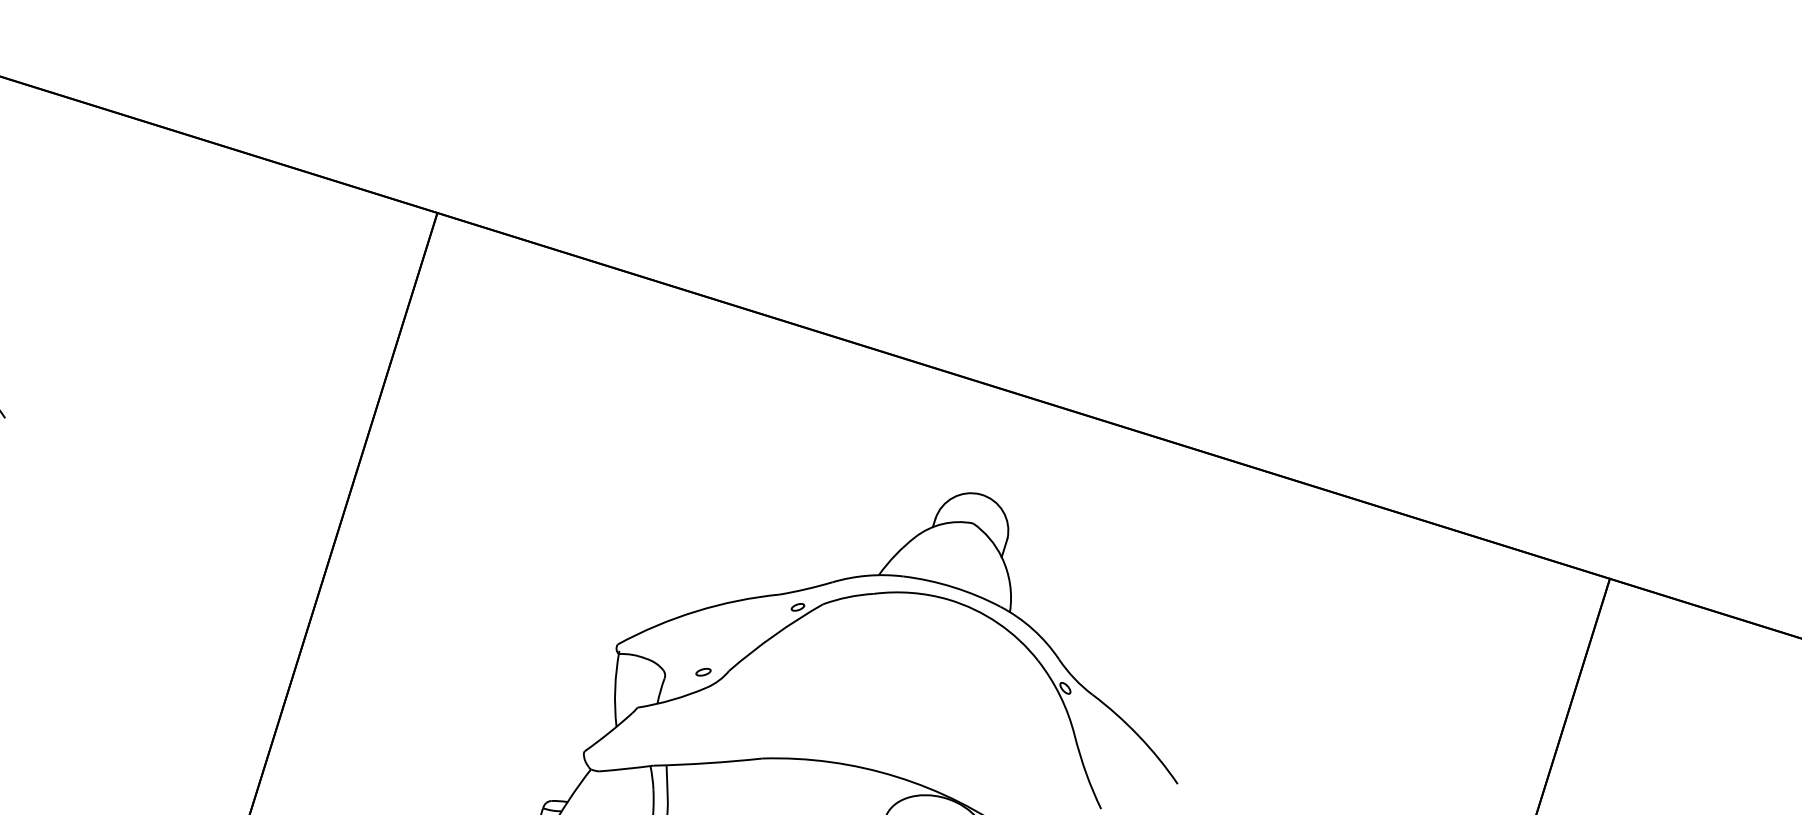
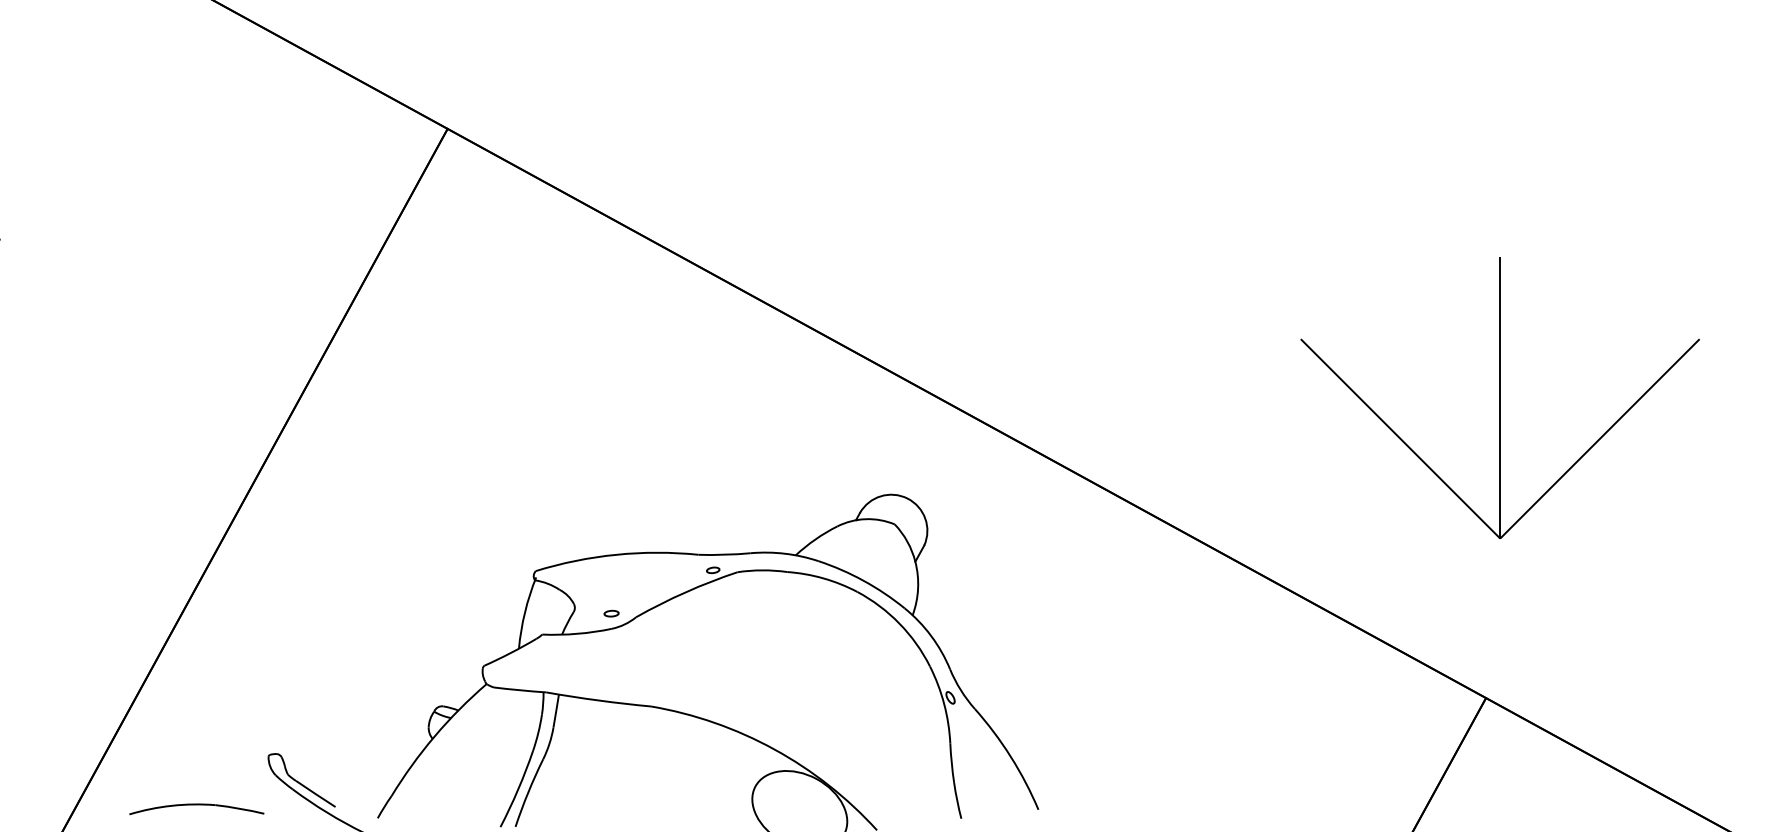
hatch: (1561, 270) -> (1499, 397), added

